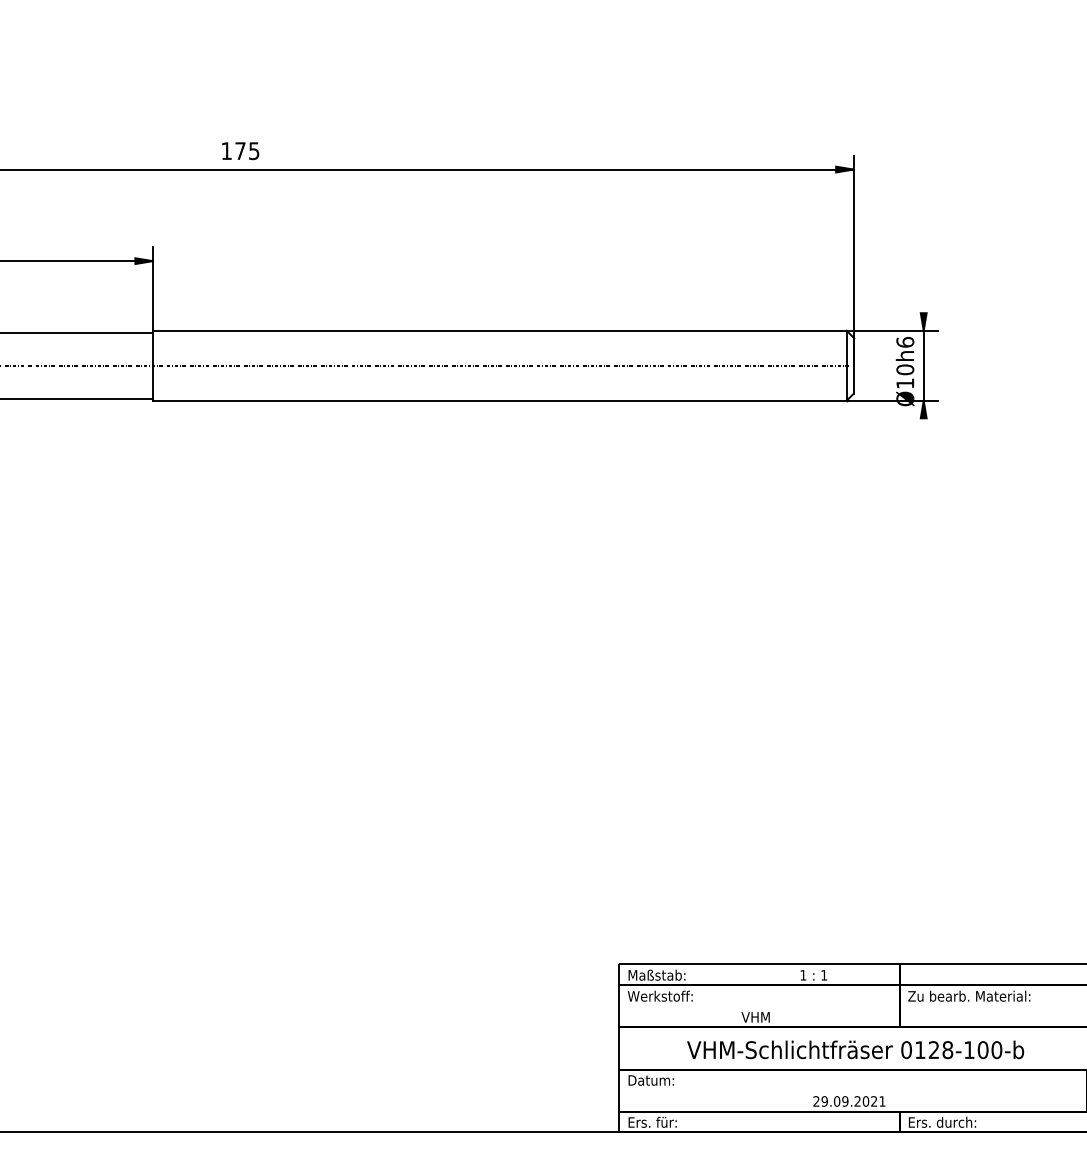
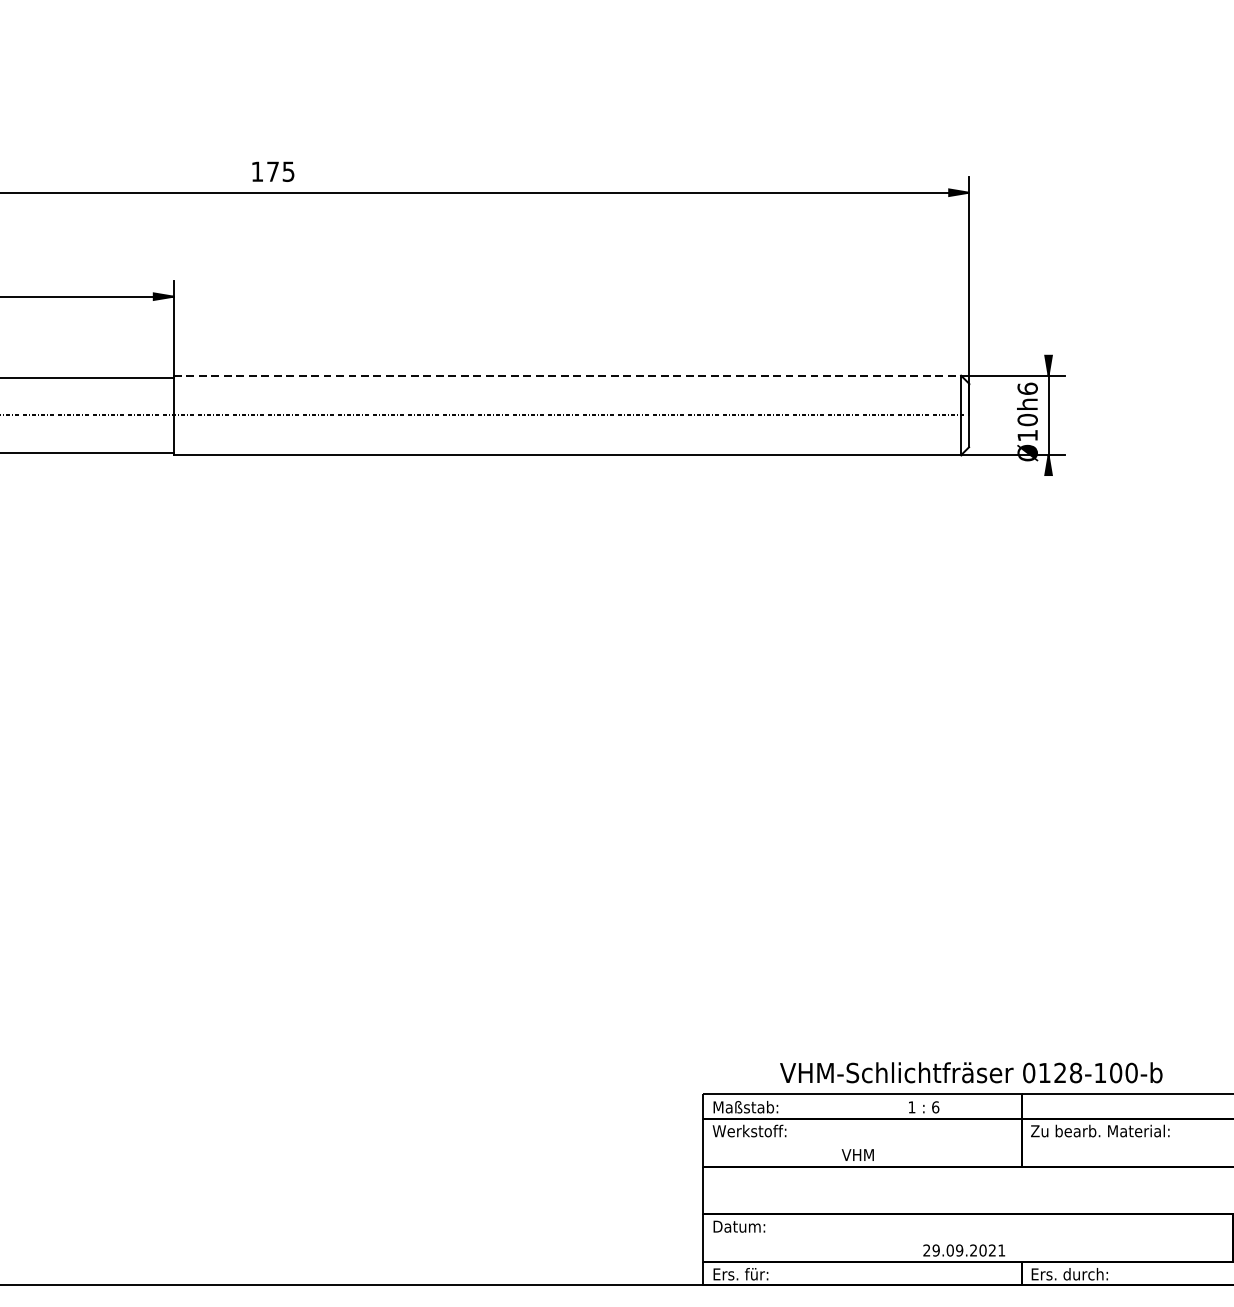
line: (499, 330) -> (567, 375), solid -> dashed
text: (824, 975) -> (935, 1107), 1 -> 6
text: (855, 1049) -> (971, 1072), moved

